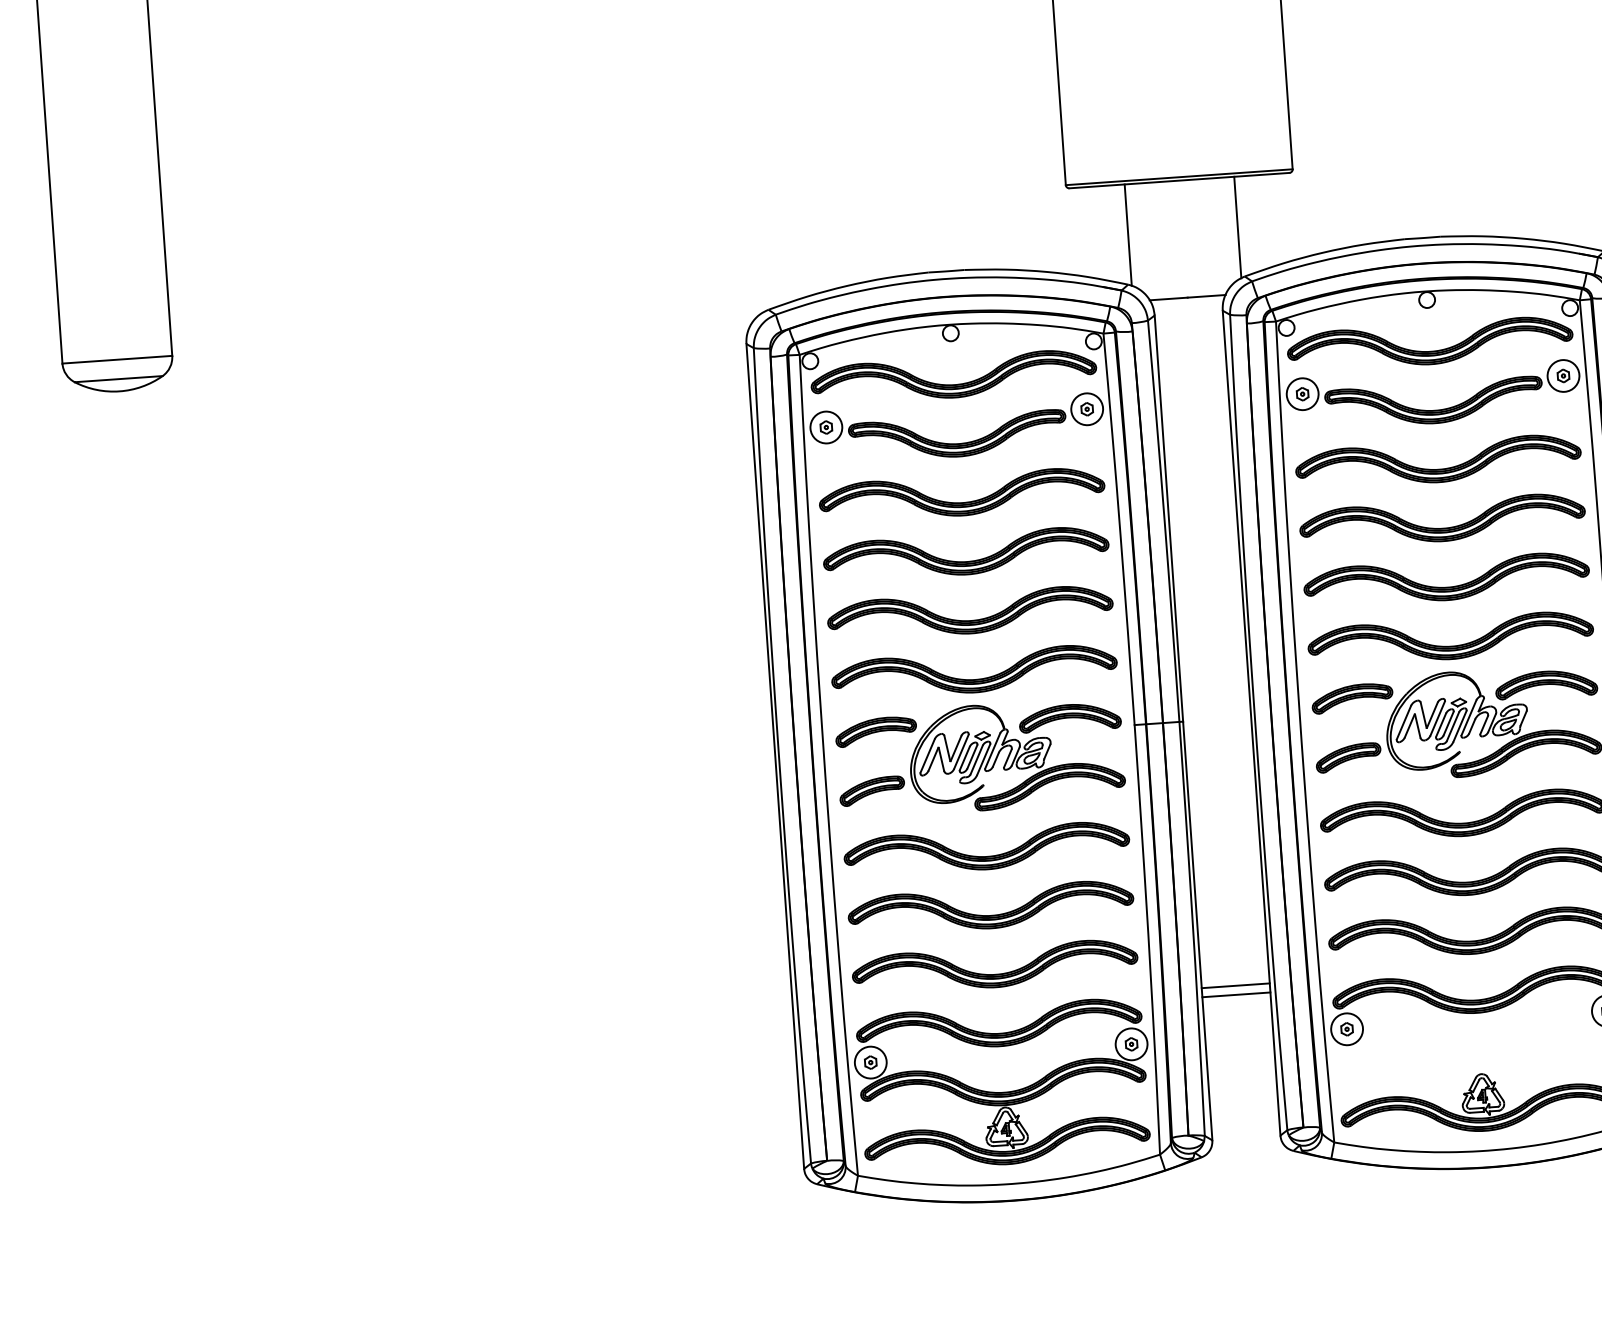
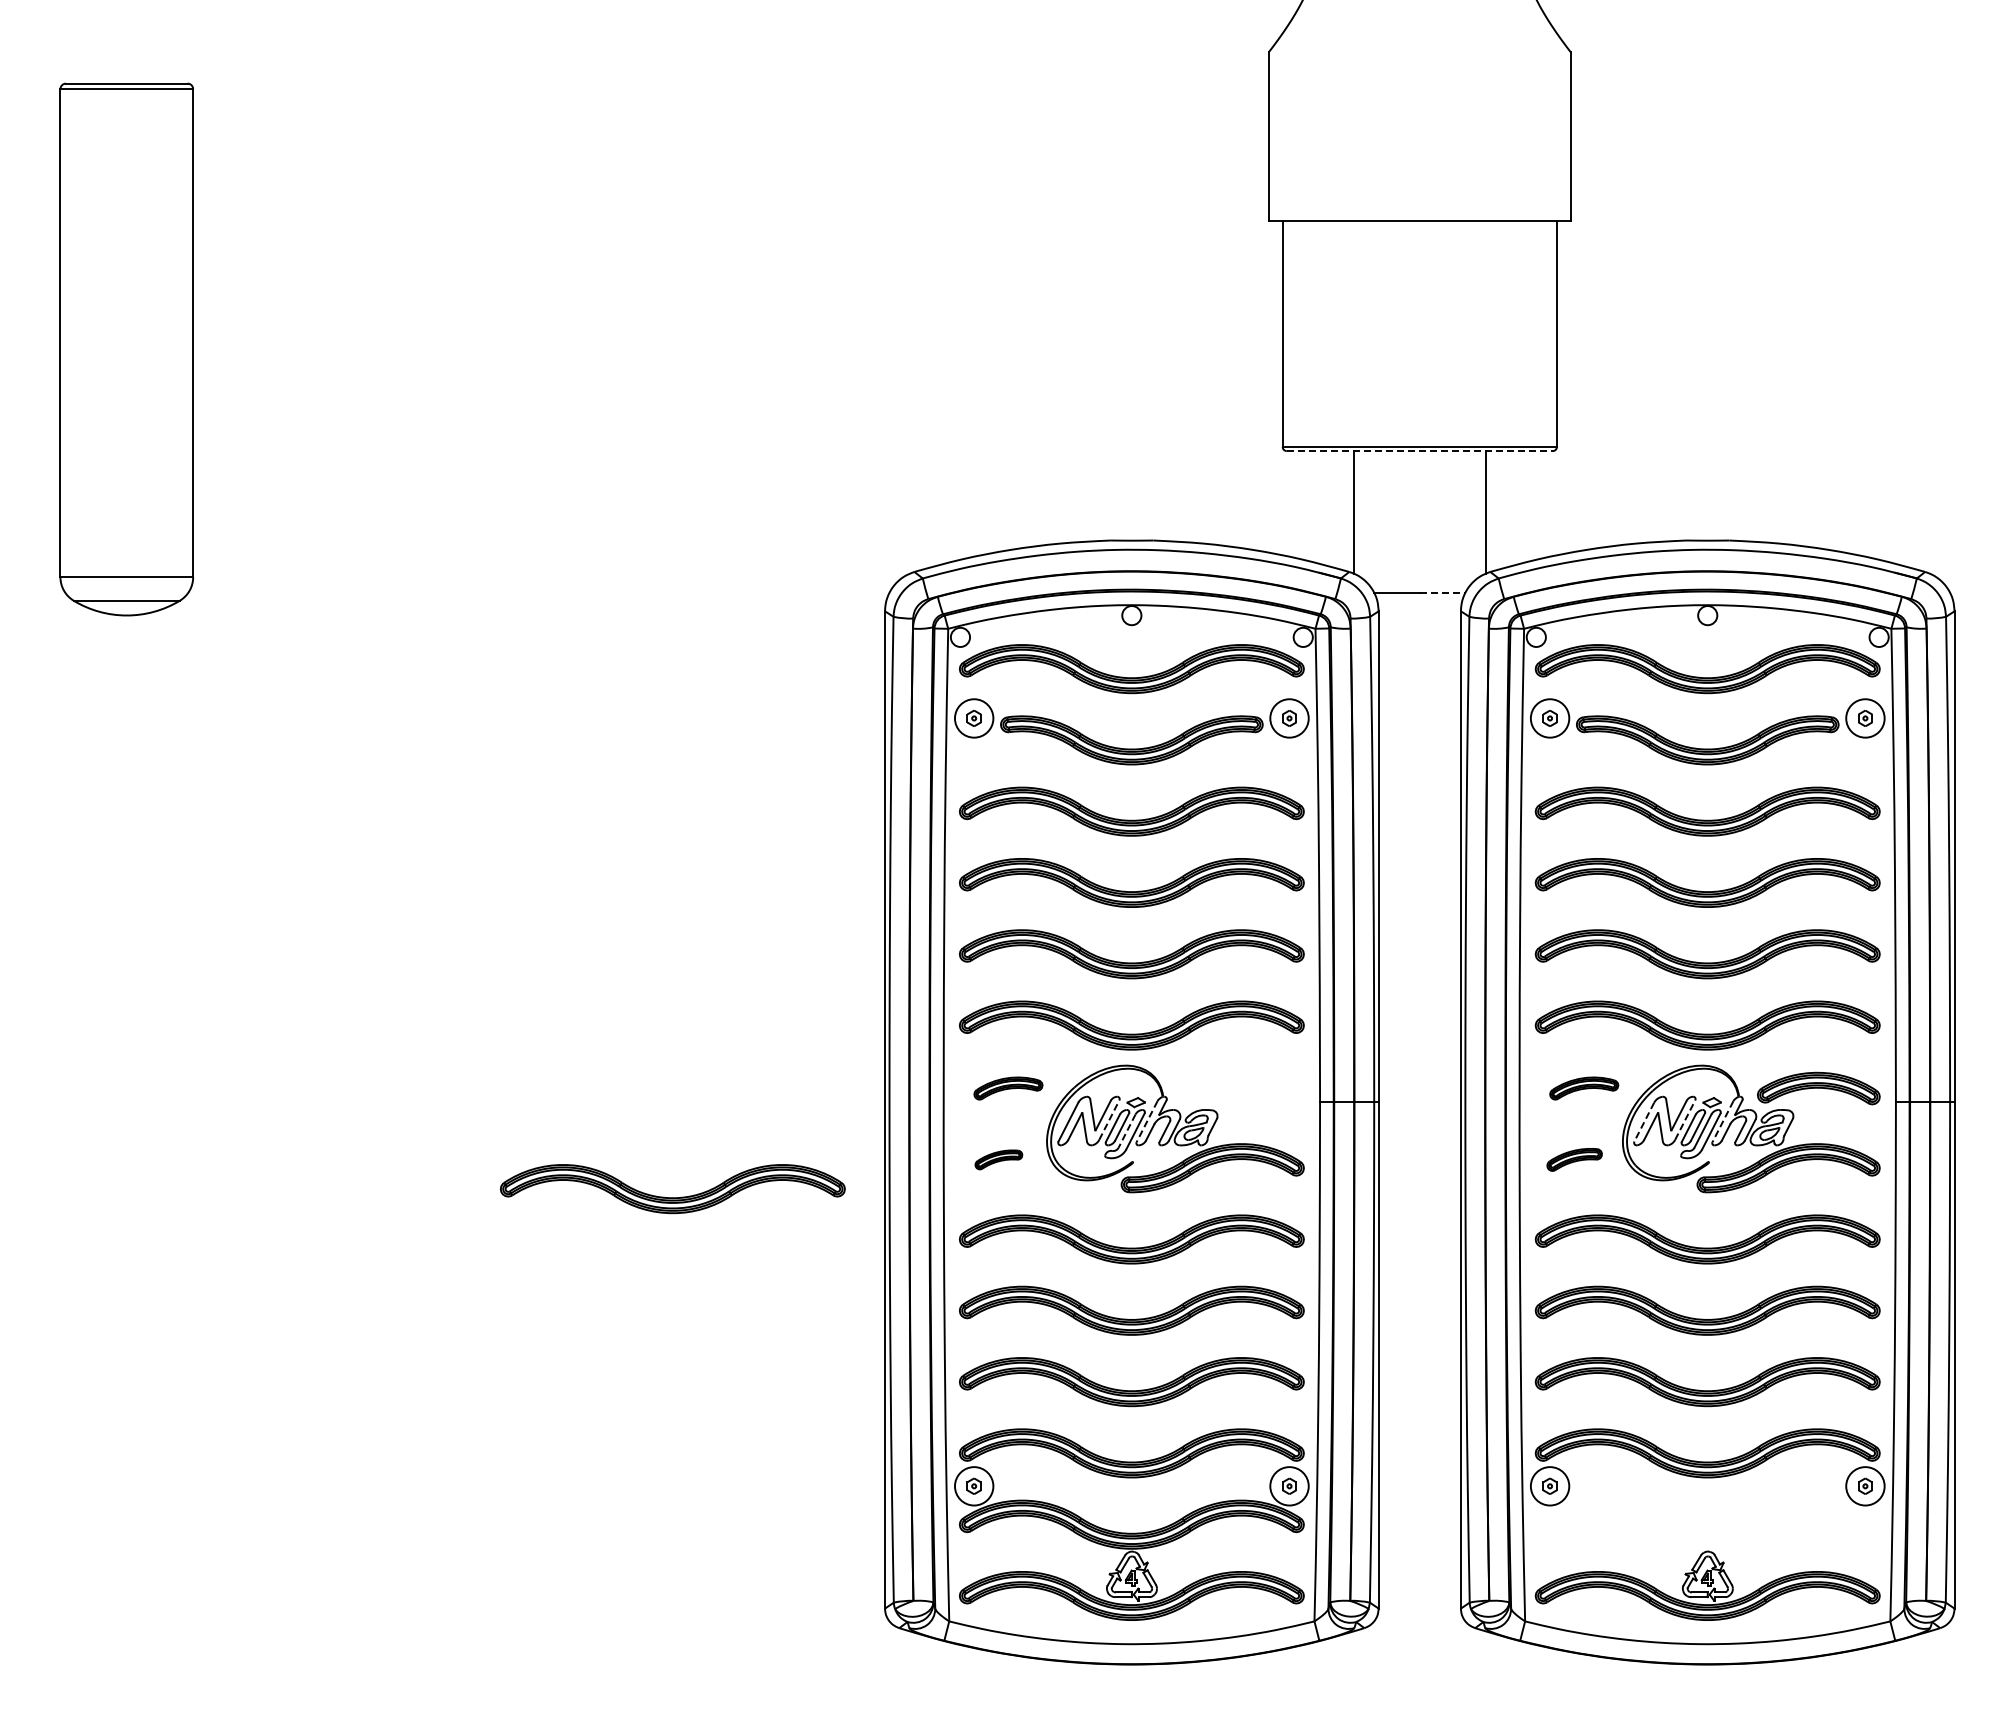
line: (1180, 180) -> (1420, 451), solid -> dashed
line: (1206, 296) -> (1442, 592), solid -> dashed
part: (1351, 698) -> (1583, 1088), size x0.7
part: (1069, 718) -> (1242, 1088), removed
line: (1437, 718) -> (1685, 1119), solid -> dashed
line: (1468, 718) -> (1722, 1122), solid -> dashed
line: (1404, 722) -> (1644, 1122), solid -> dashed
part: (876, 731) -> (1008, 1088), size x0.7
line: (961, 751) -> (1109, 1119), solid -> dashed
line: (992, 751) -> (1146, 1122), solid -> dashed
part: (1348, 757) -> (1574, 1159), size x0.7
line: (977, 760) -> (1127, 1131), solid -> dashed
part: (871, 790) -> (998, 1159), size x0.6
part: (604, 841) -> (672, 1197), added
line: (1235, 985) -> (1419, 1424), removed
line: (1236, 994) -> (1419, 1435), removed

